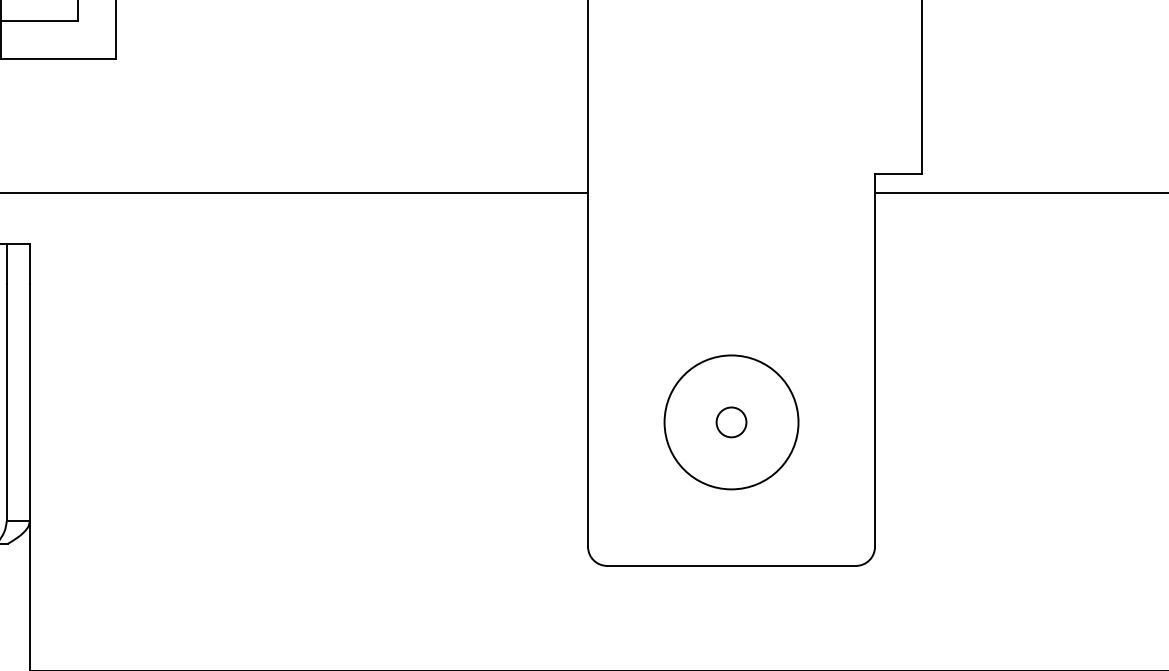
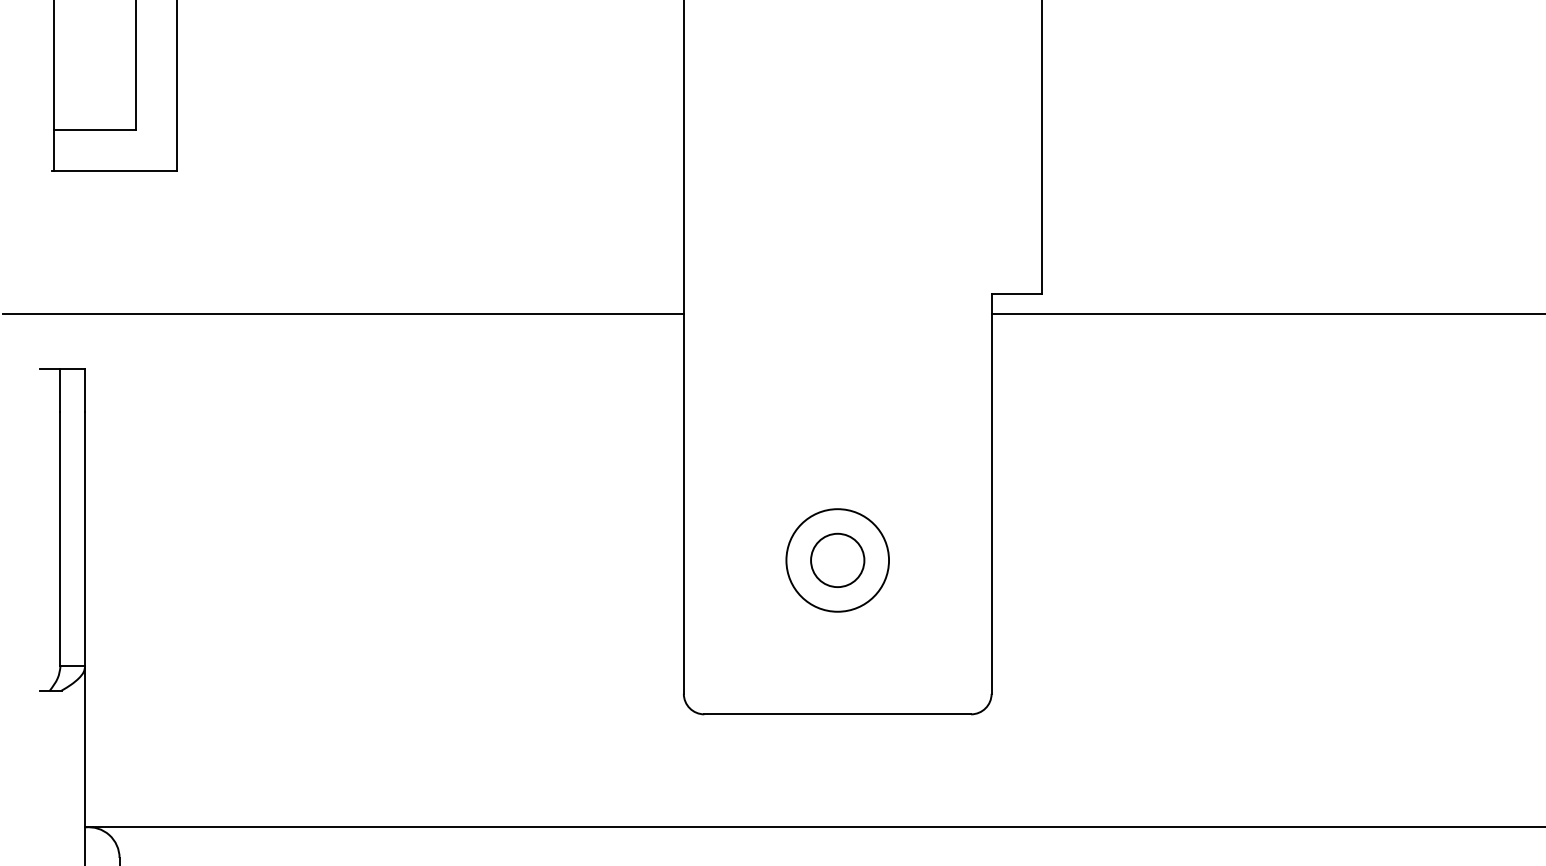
circle: (731, 422) -> (837, 560), size x0.71
circle: (731, 422) -> (837, 560), size x1.67

